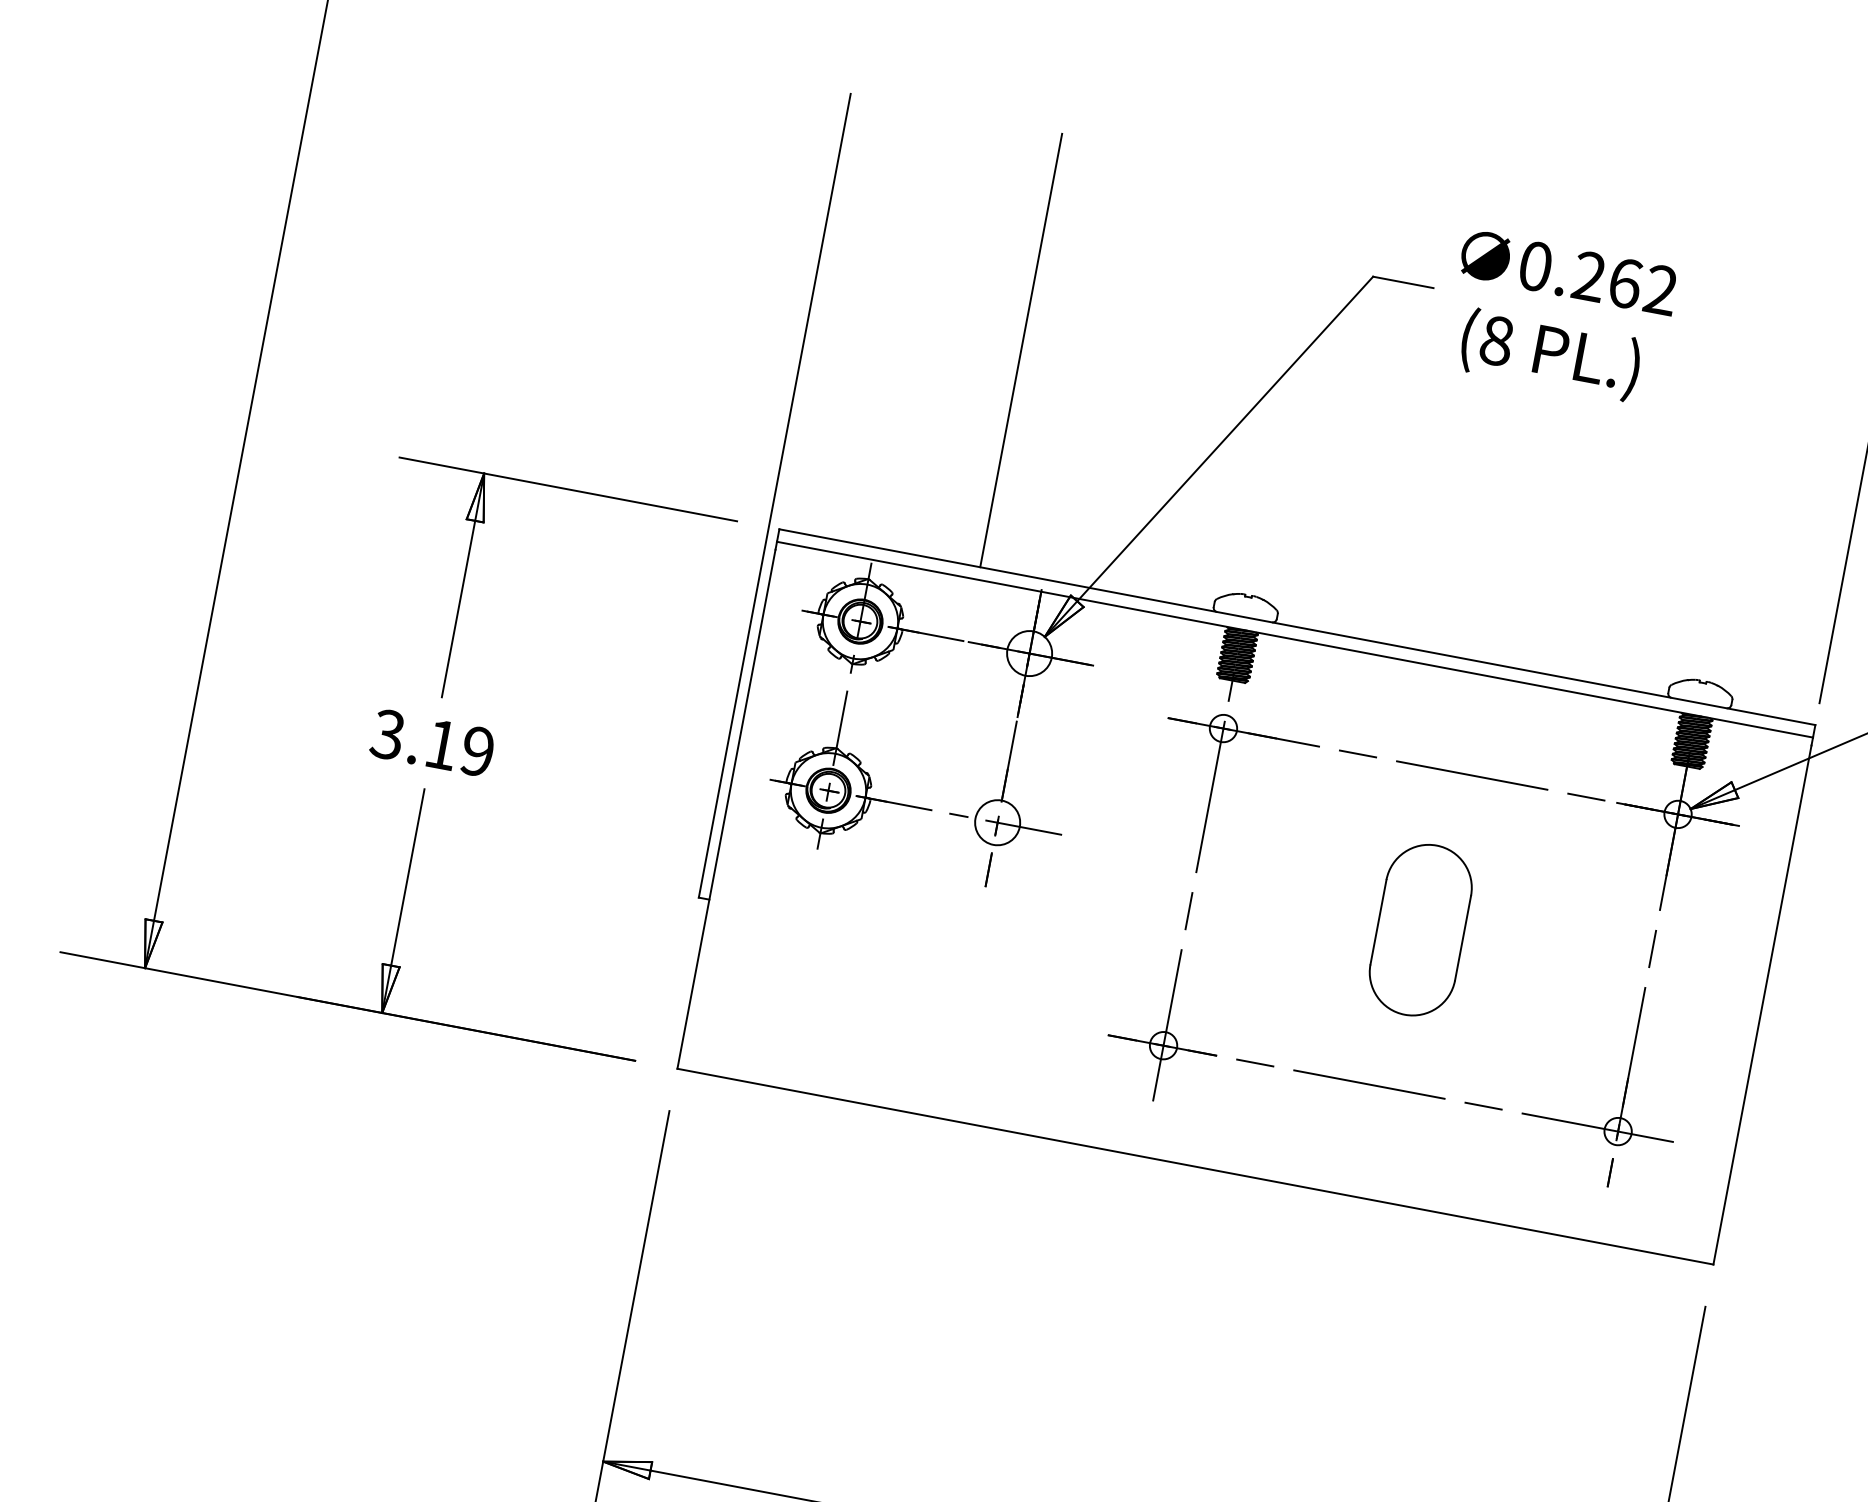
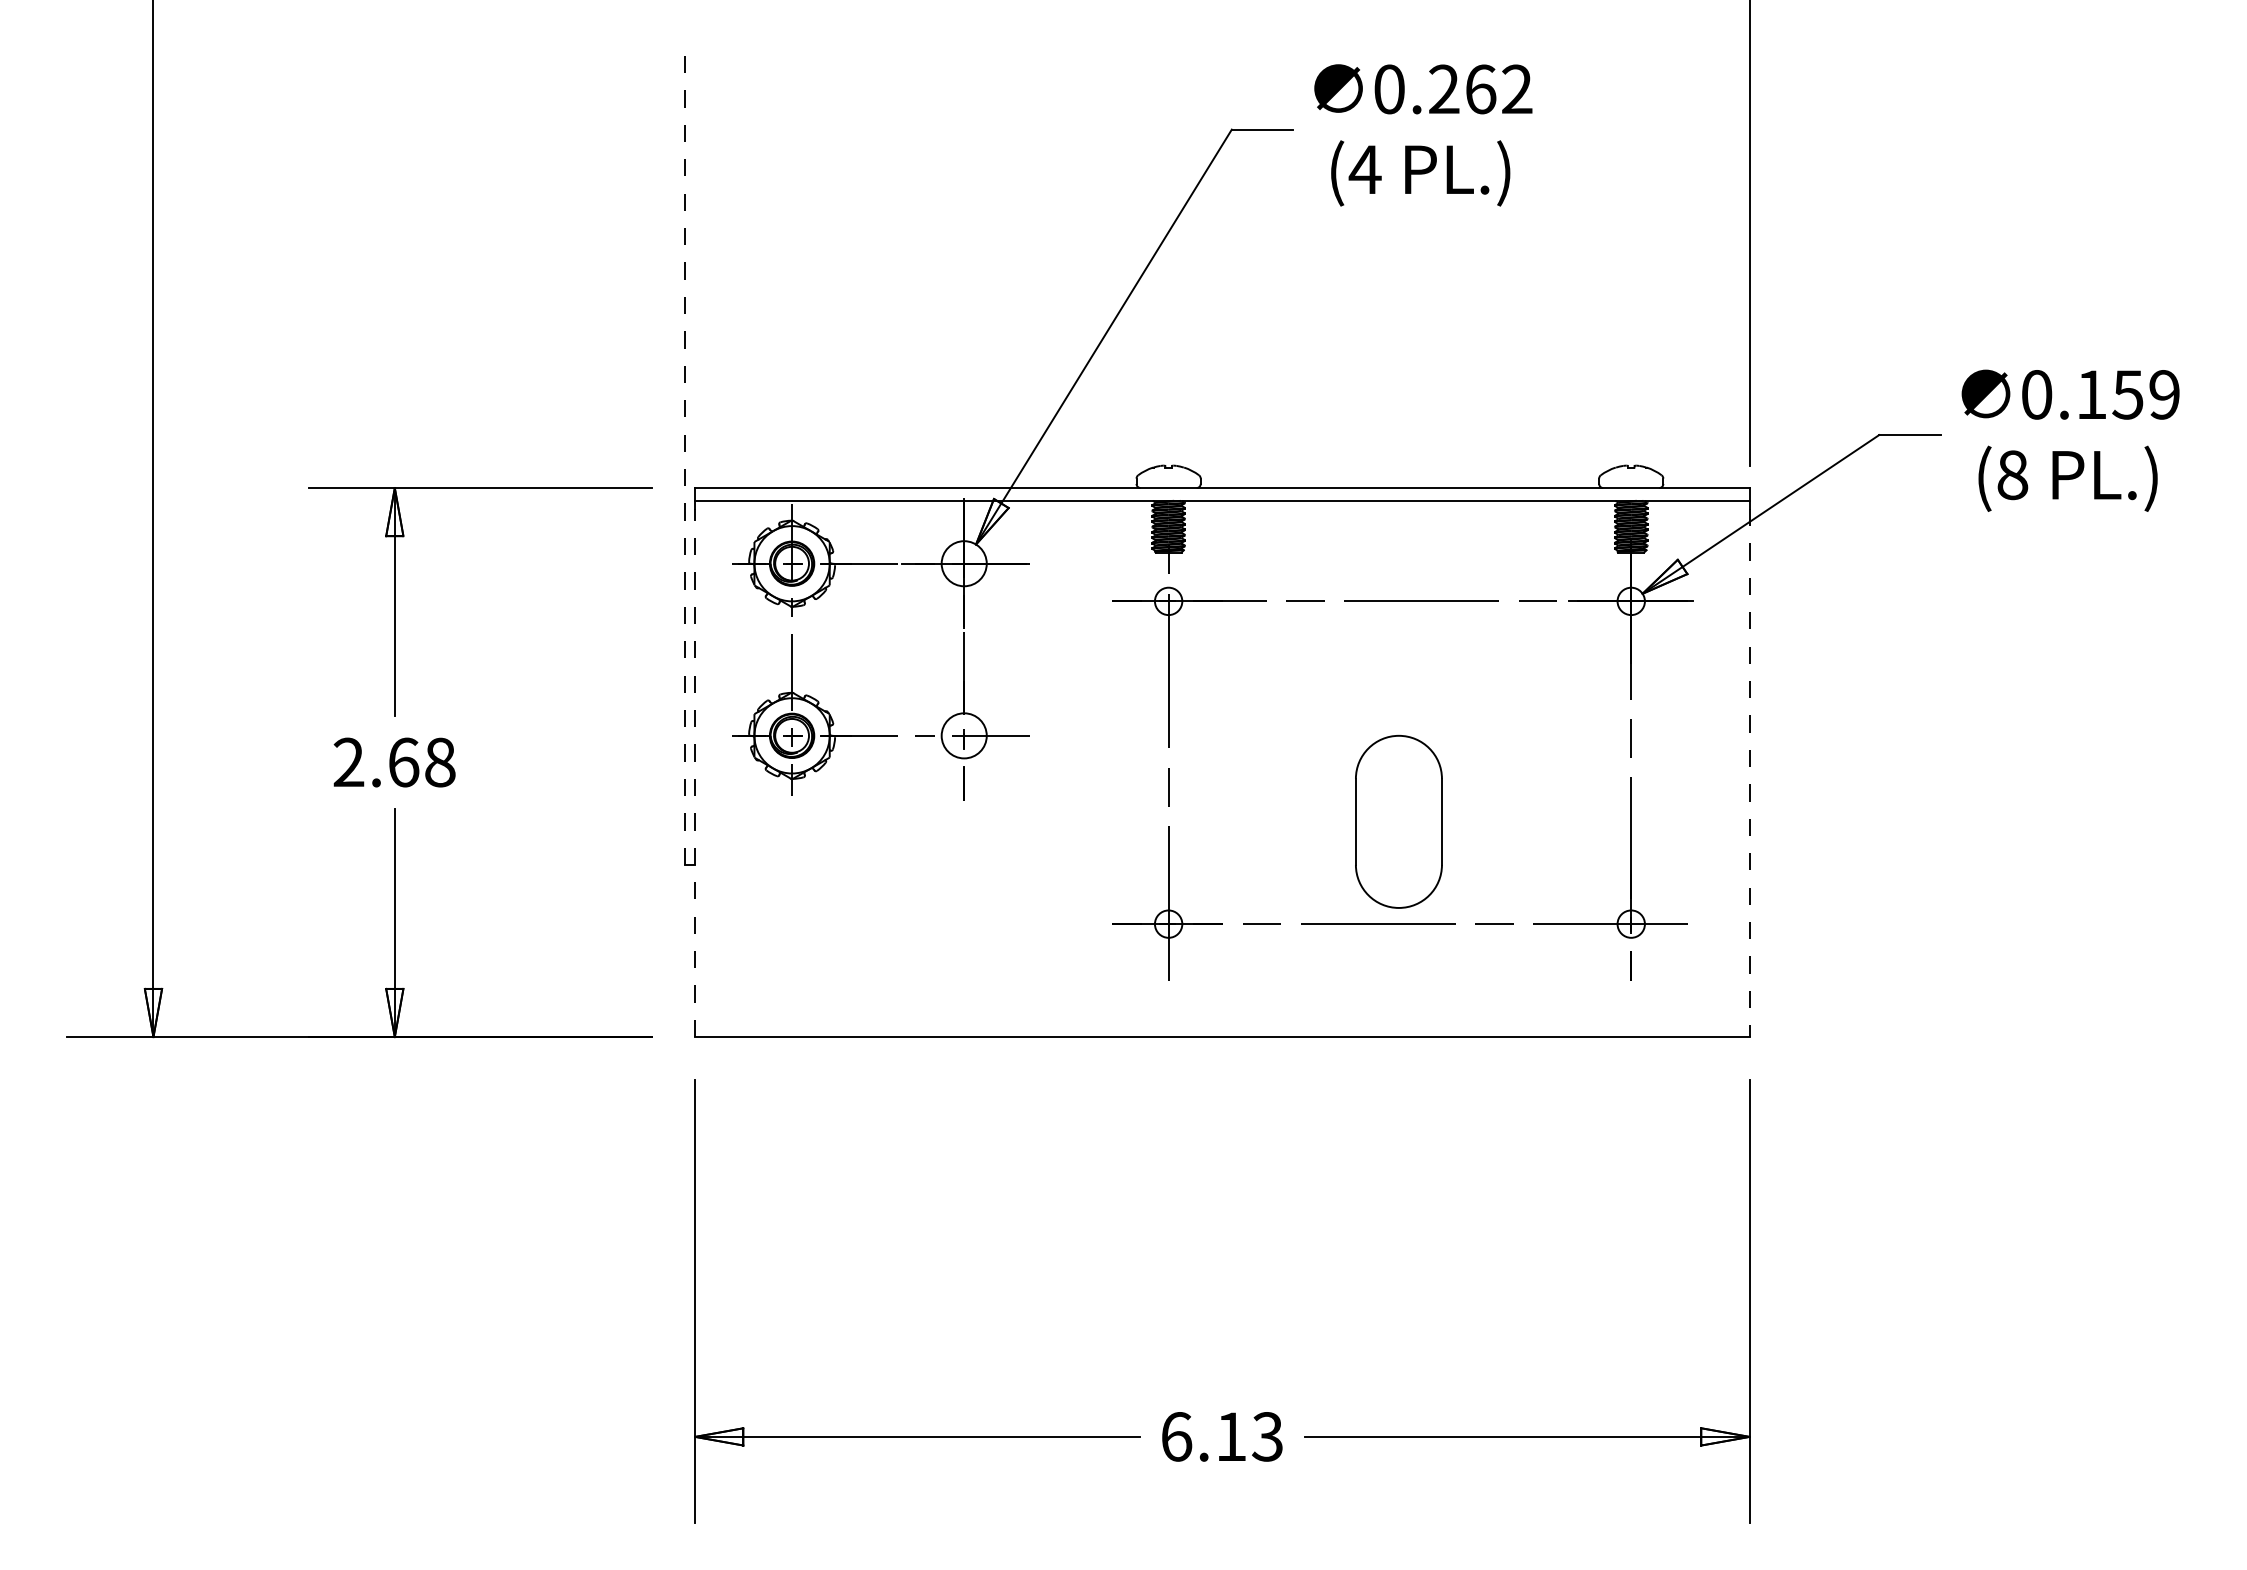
text: (1496, 340) -> (1364, 169), (8 -> (4
line: (1021, 350) -> (899, 267), removed
line: (774, 496) -> (684, 456), solid -> dashed
text: (432, 743) -> (394, 762), 3.19 -> 2.68
line: (726, 808) -> (695, 772), solid -> dashed
part: (1420, 929) -> (1398, 821), moved
line: (1762, 1005) -> (1749, 773), solid -> dashed

